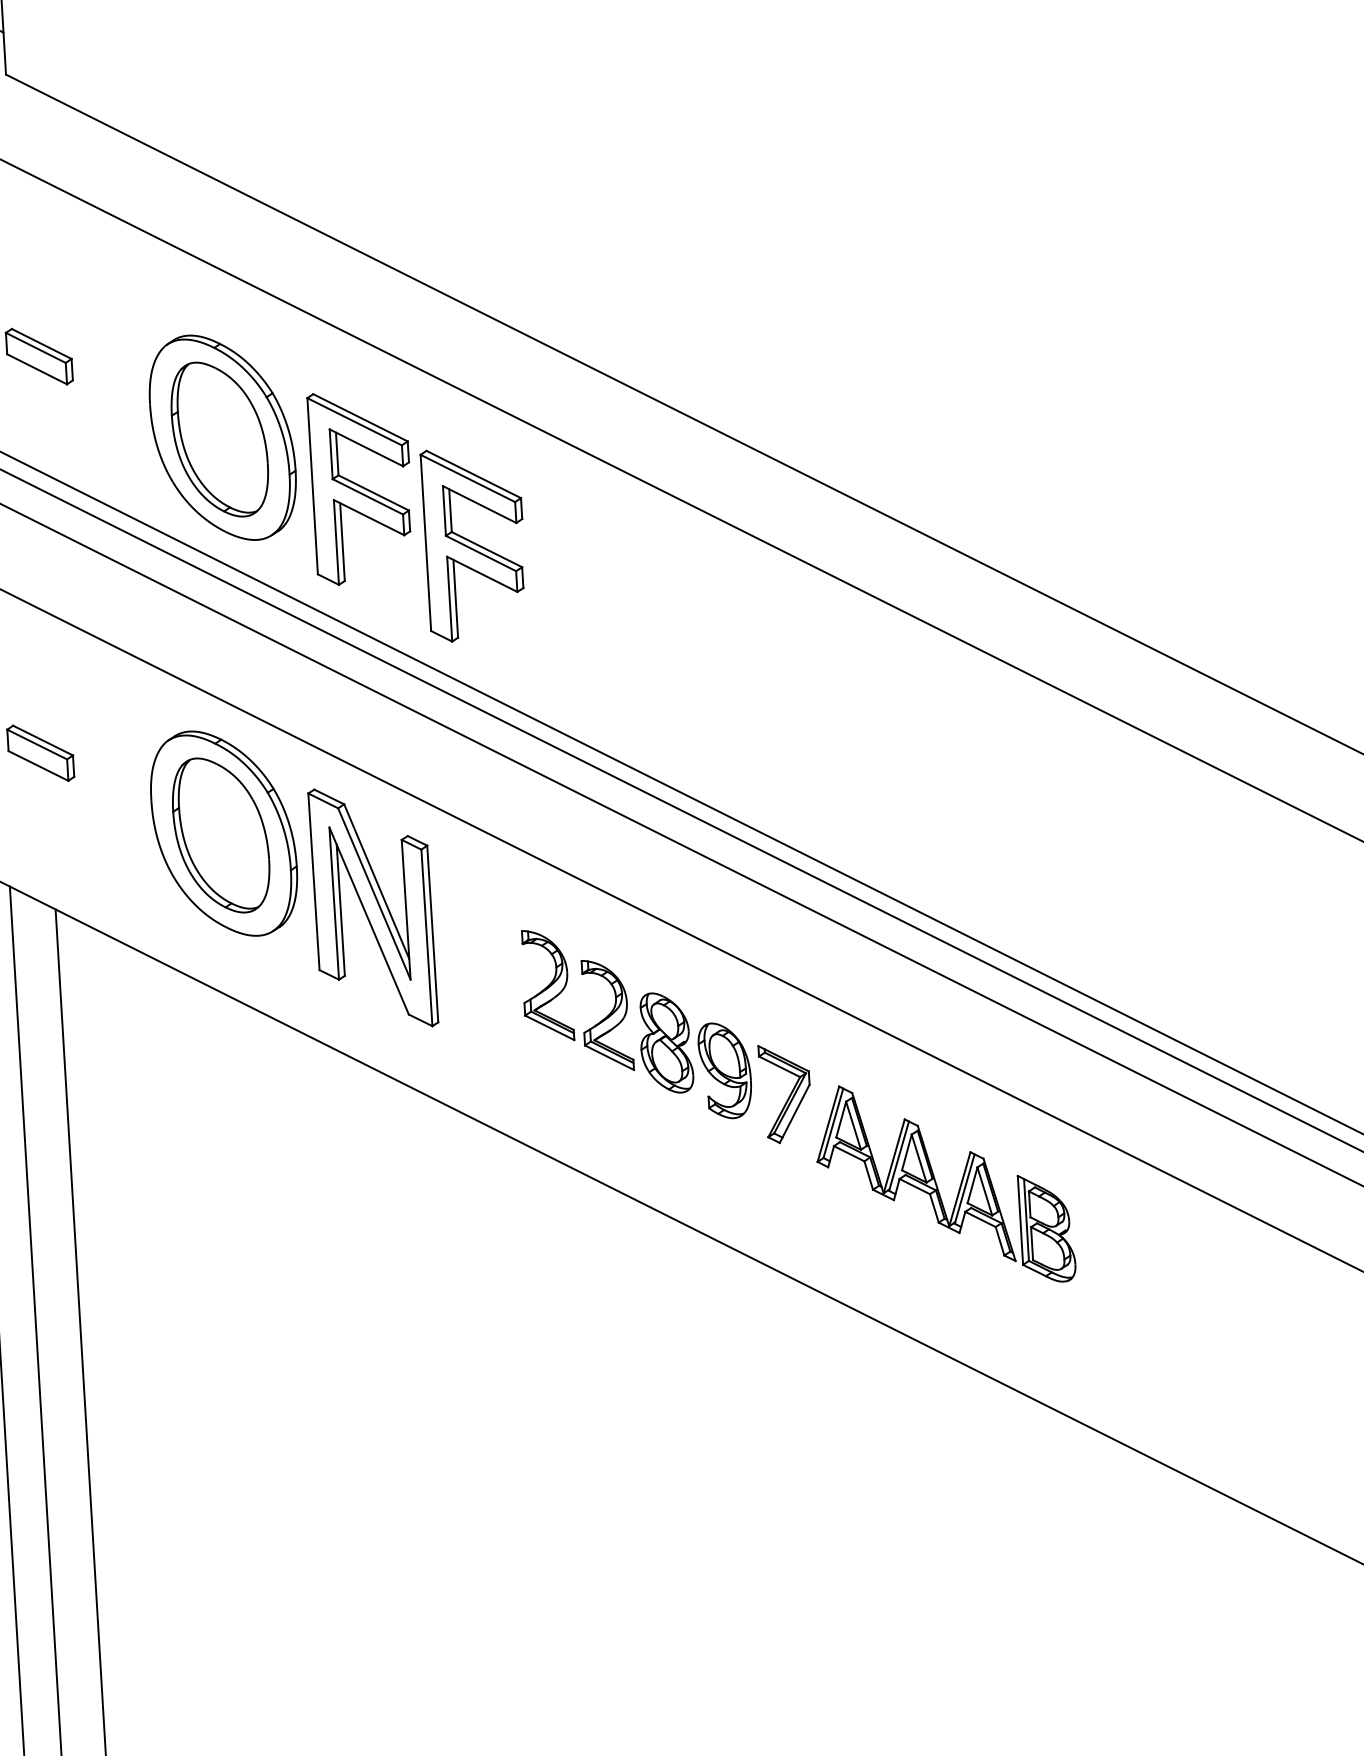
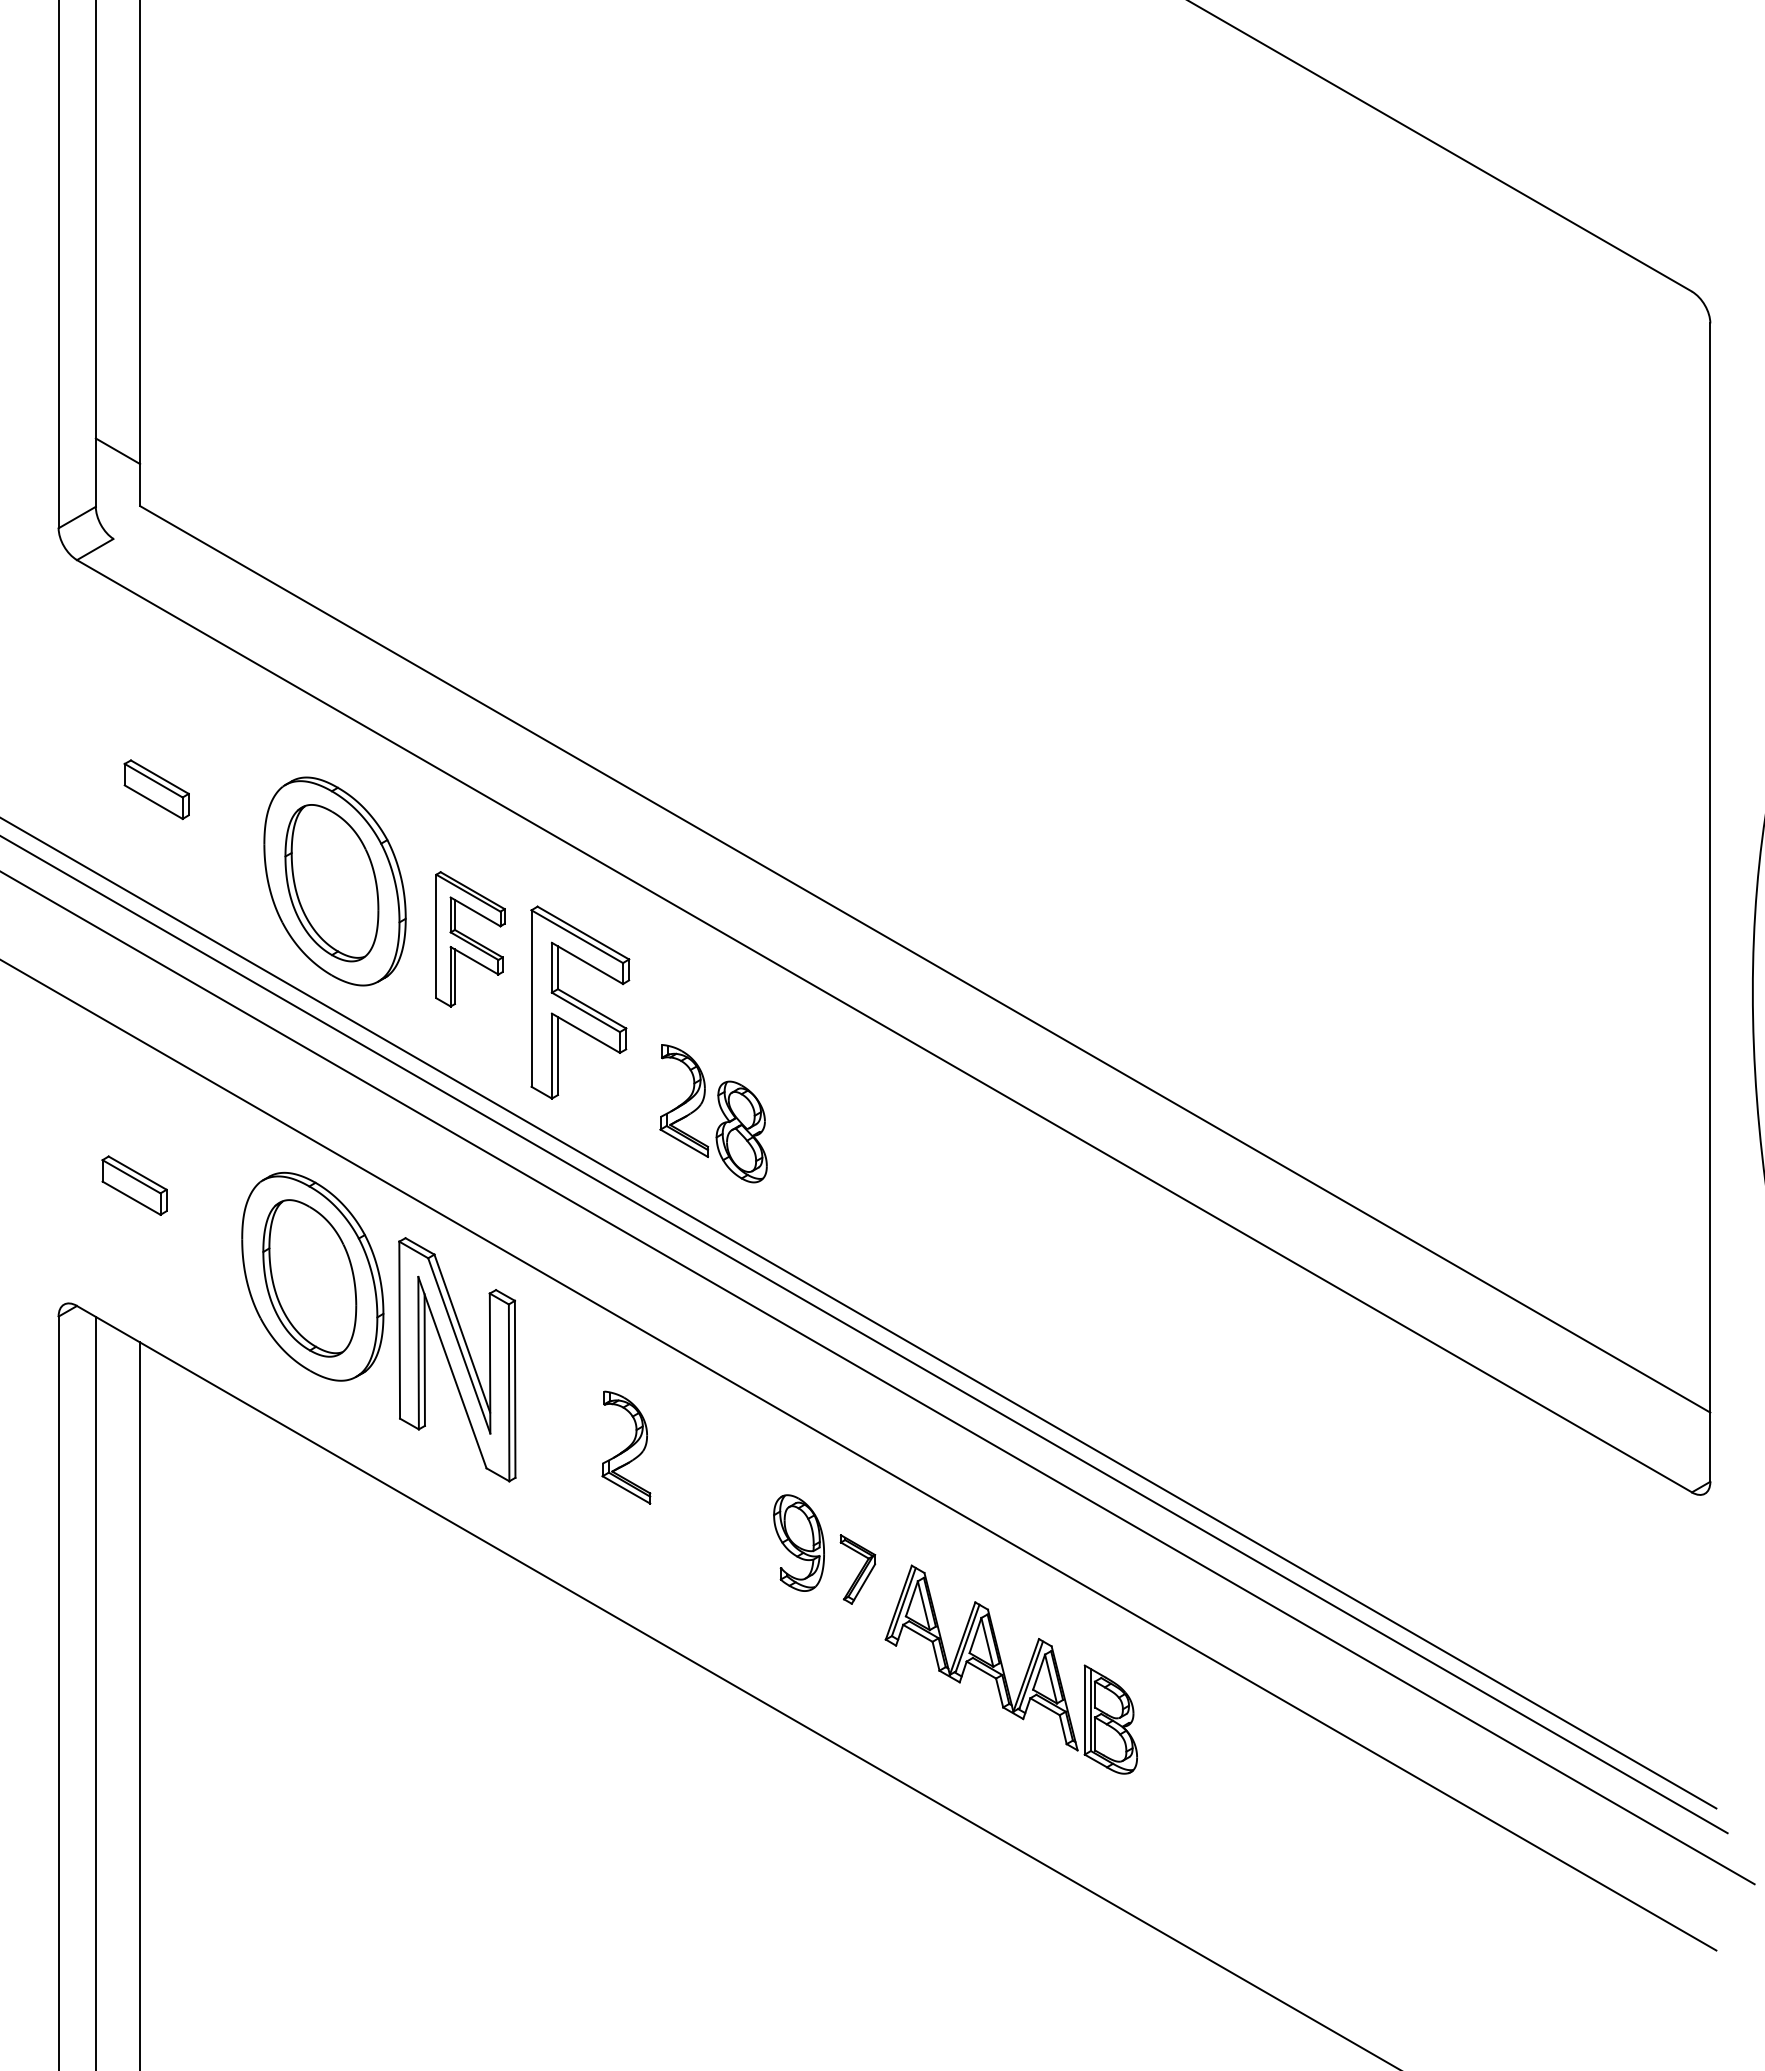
part: (361, 487) -> (470, 939), size x0.7
part: (643, 1021) -> (720, 1109), moved
part: (785, 1093) -> (857, 1569), size x0.7

